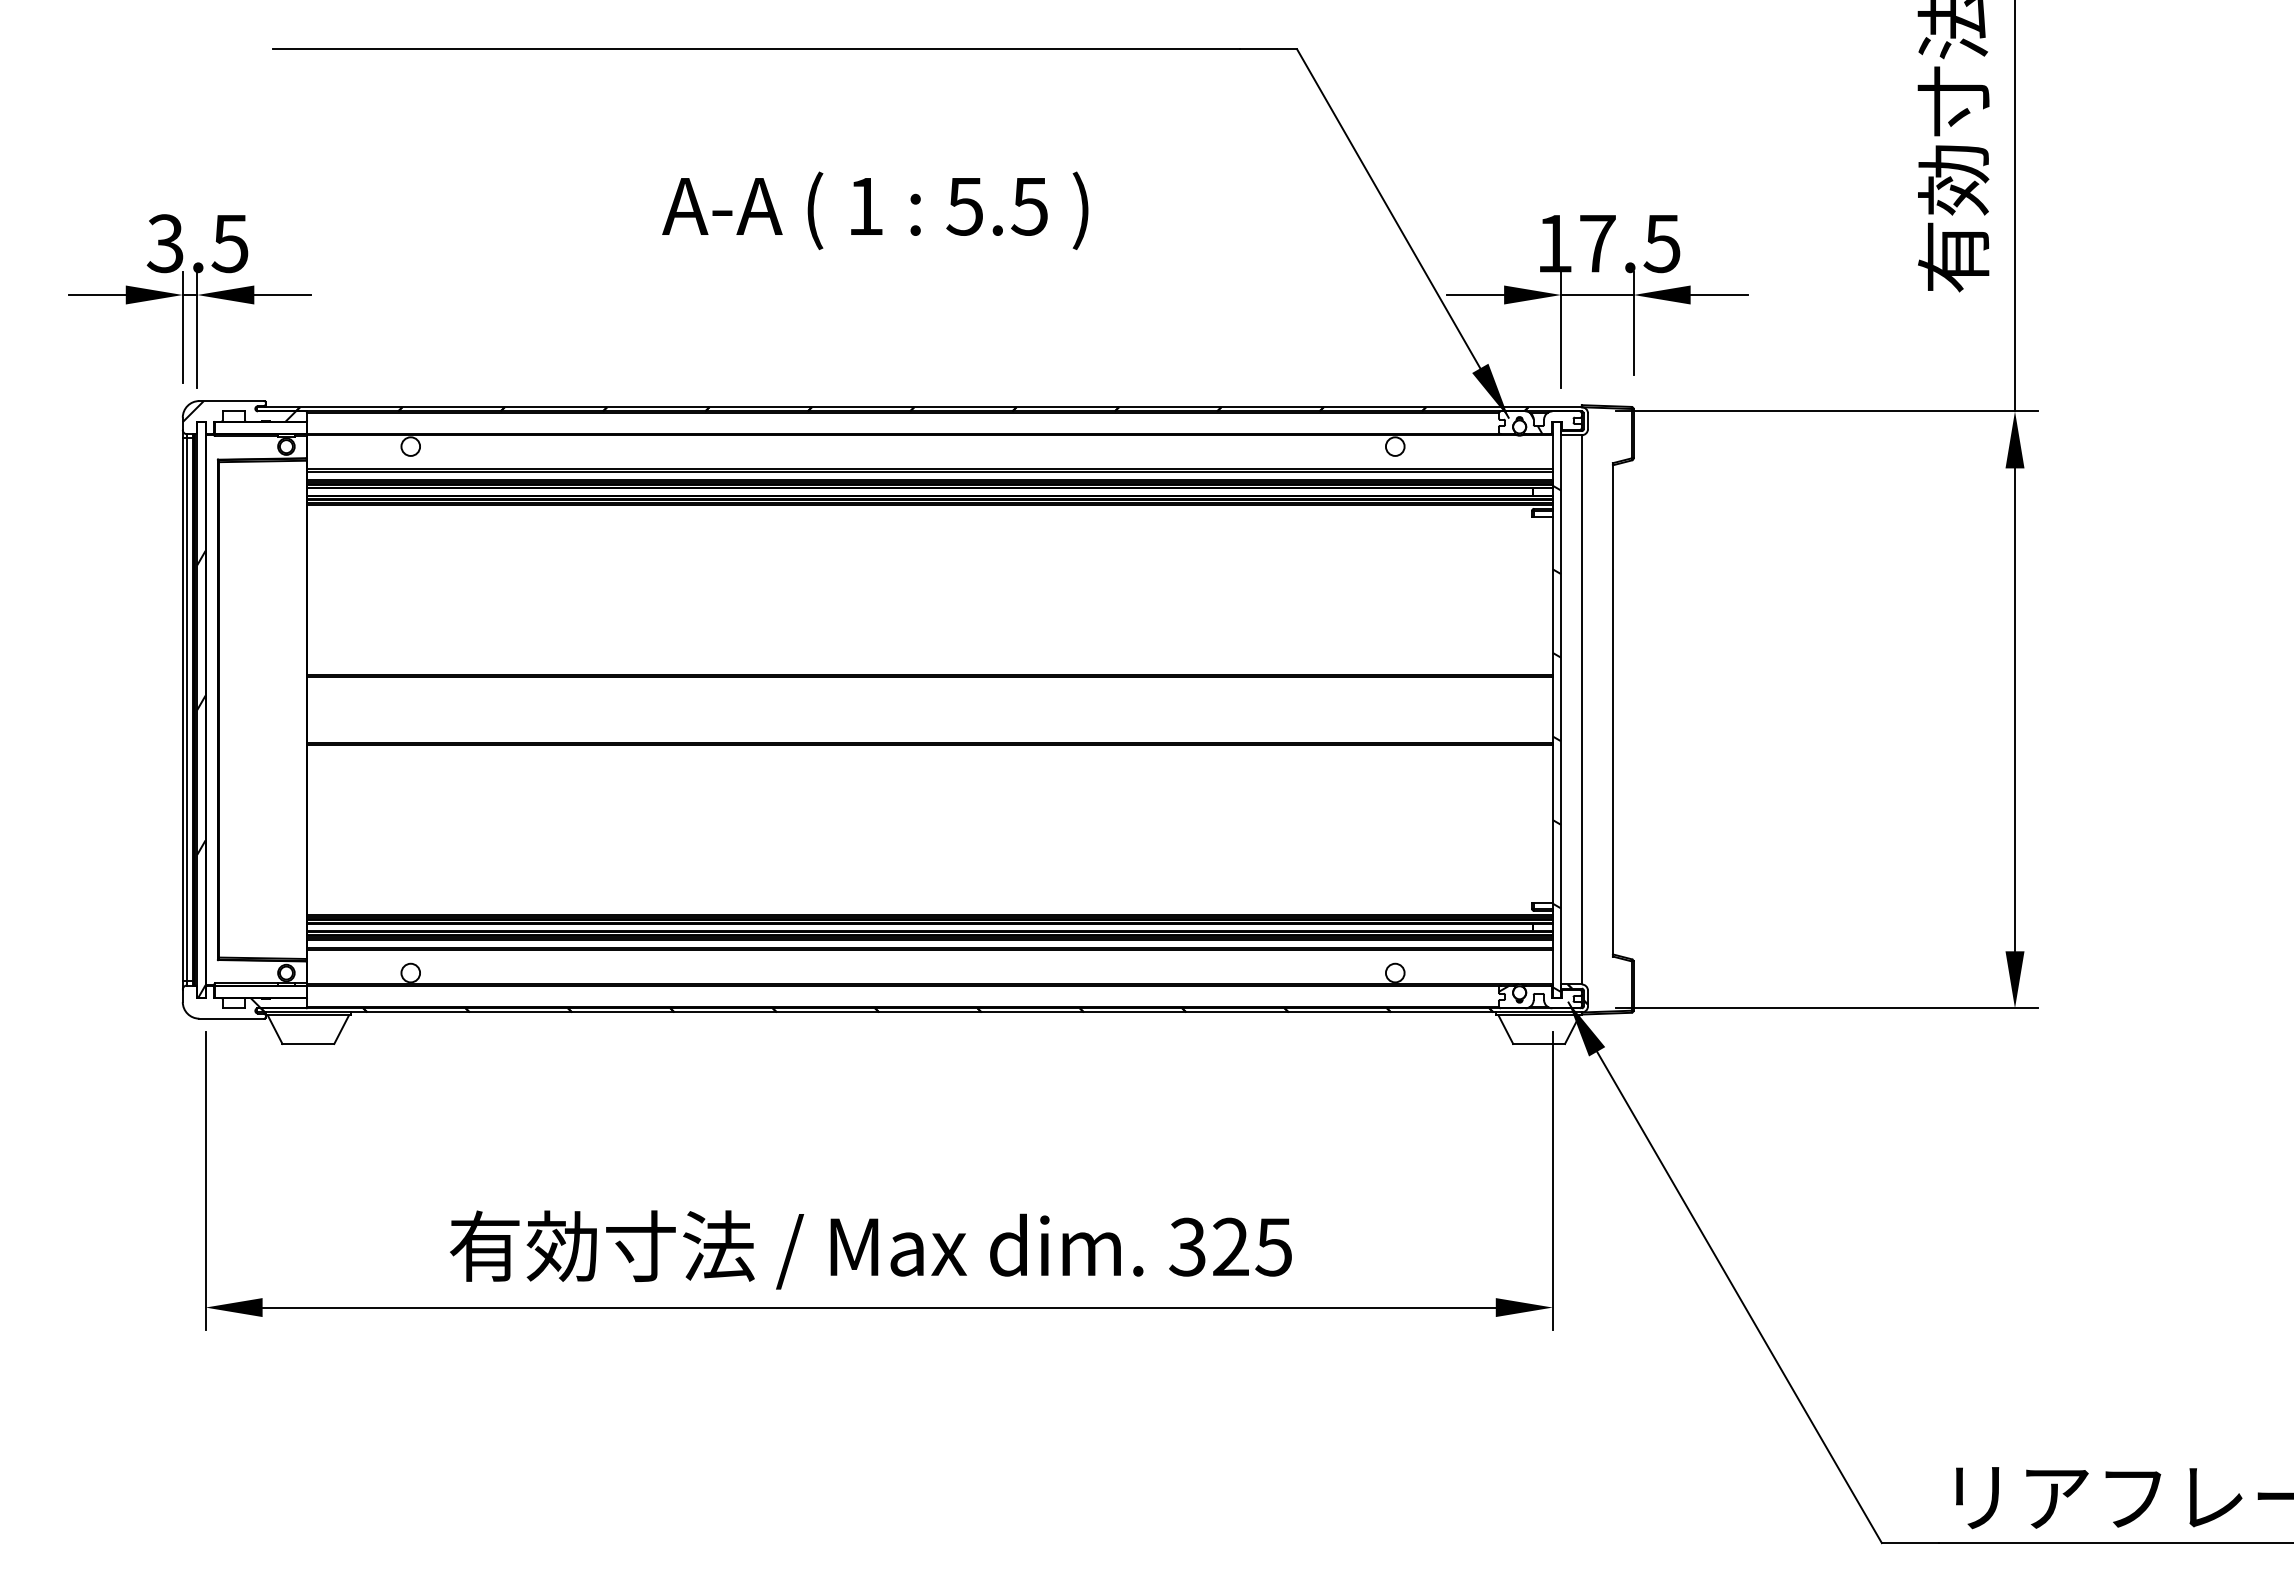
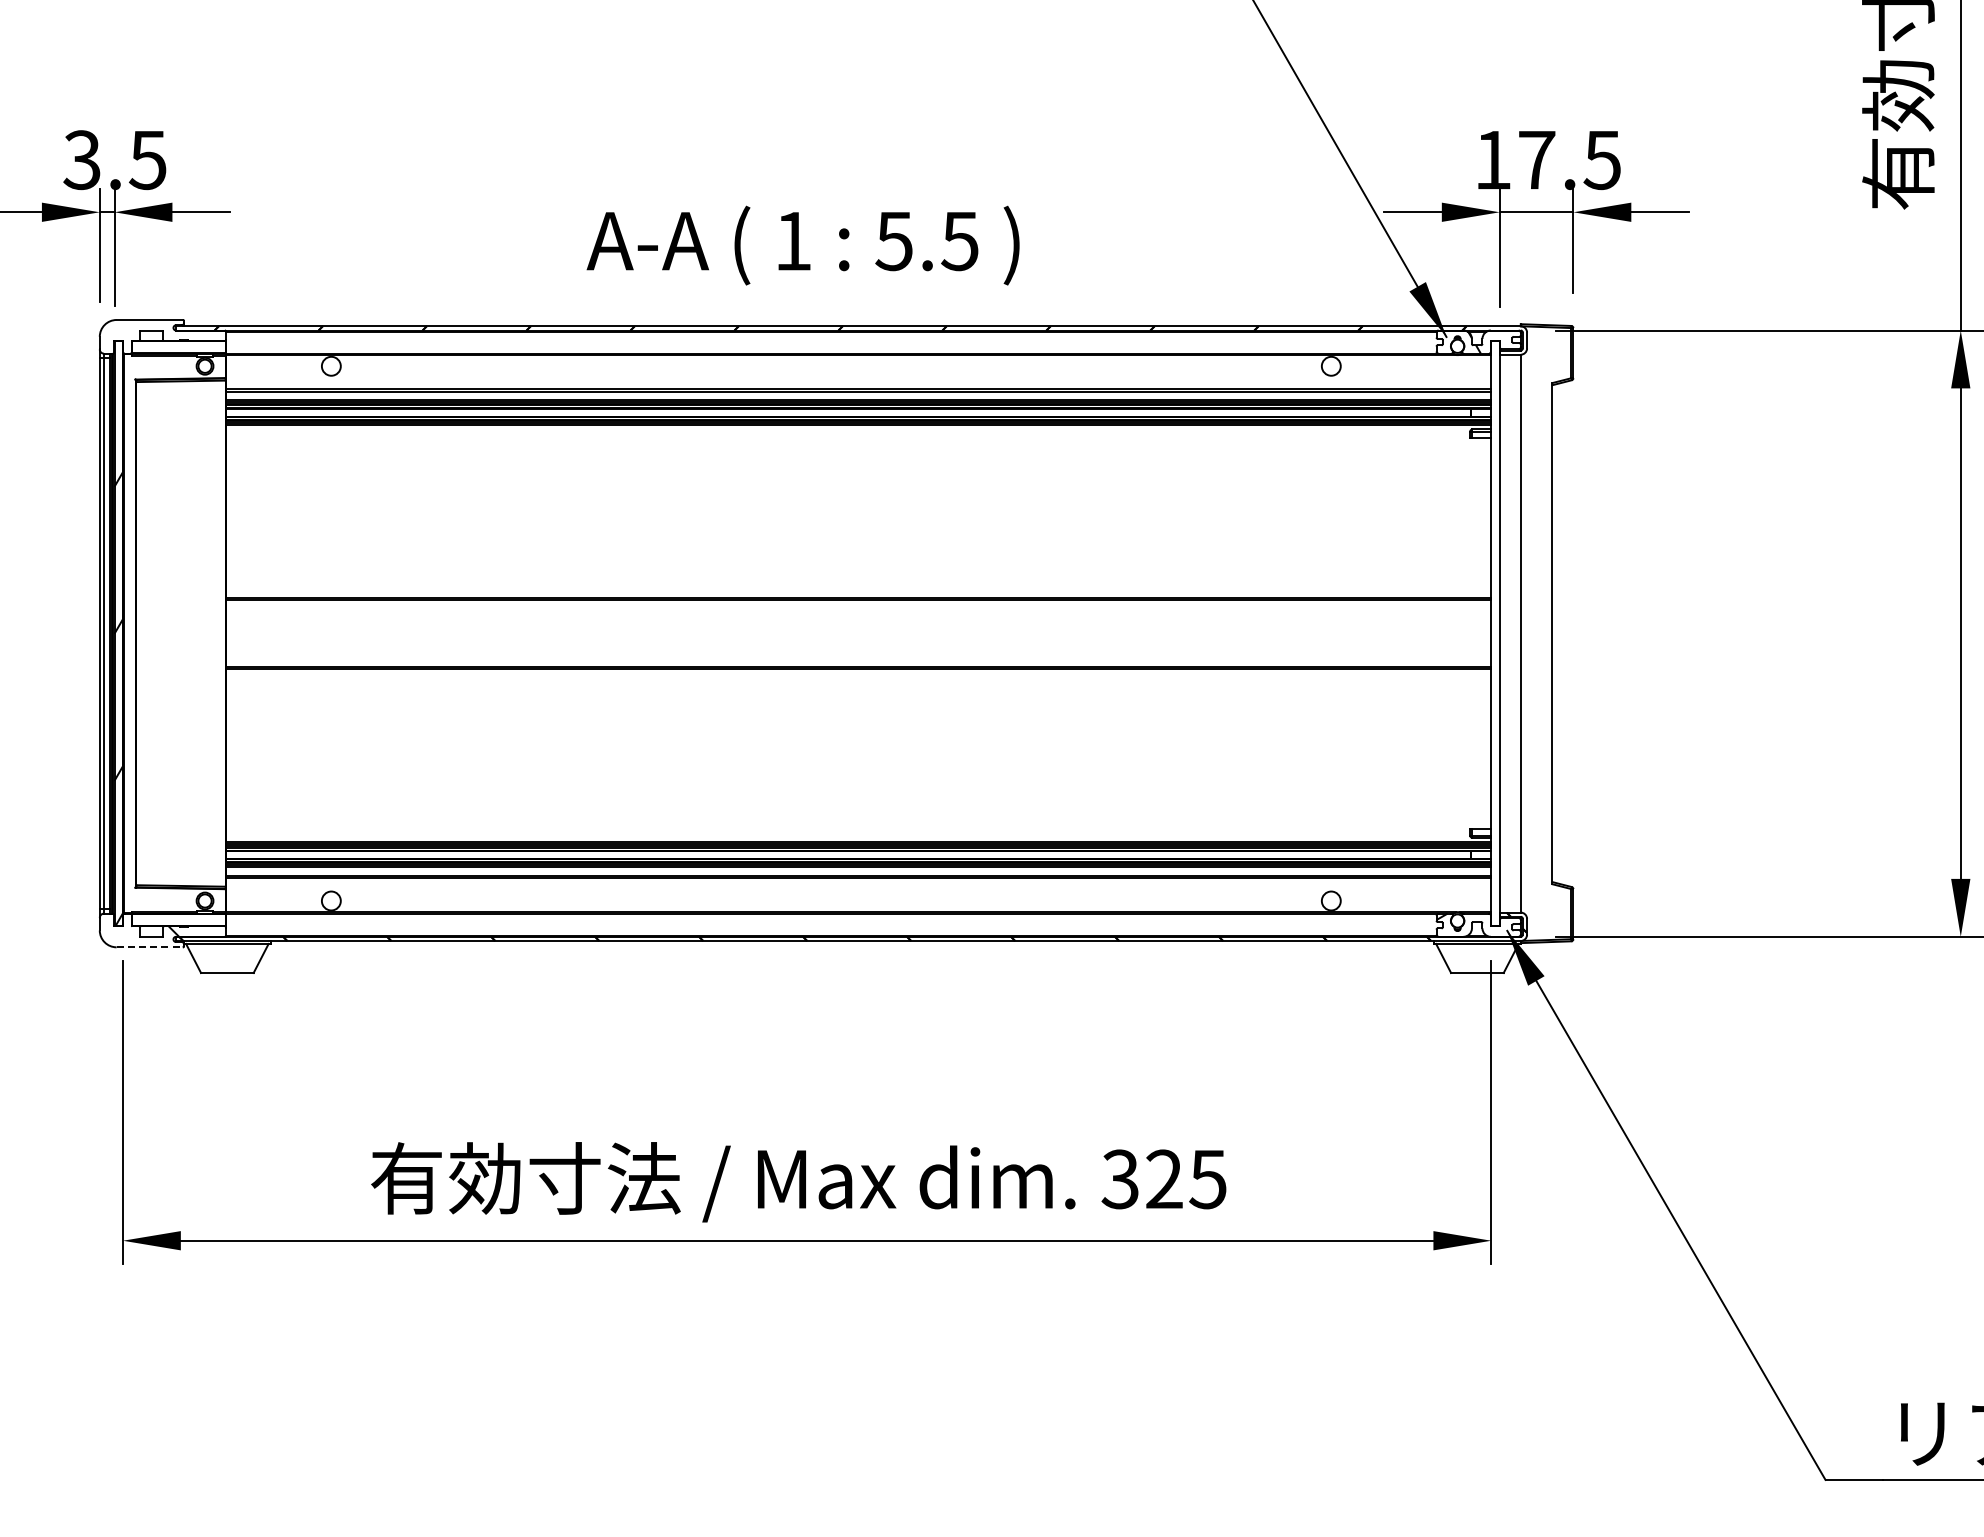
text: (875, 210) -> (803, 245), moved
hatch: (238, 411) -> (156, 330), removed
hatch: (1556, 738) -> (1495, 662), removed
line: (231, 1018) -> (149, 947), solid -> dashed

